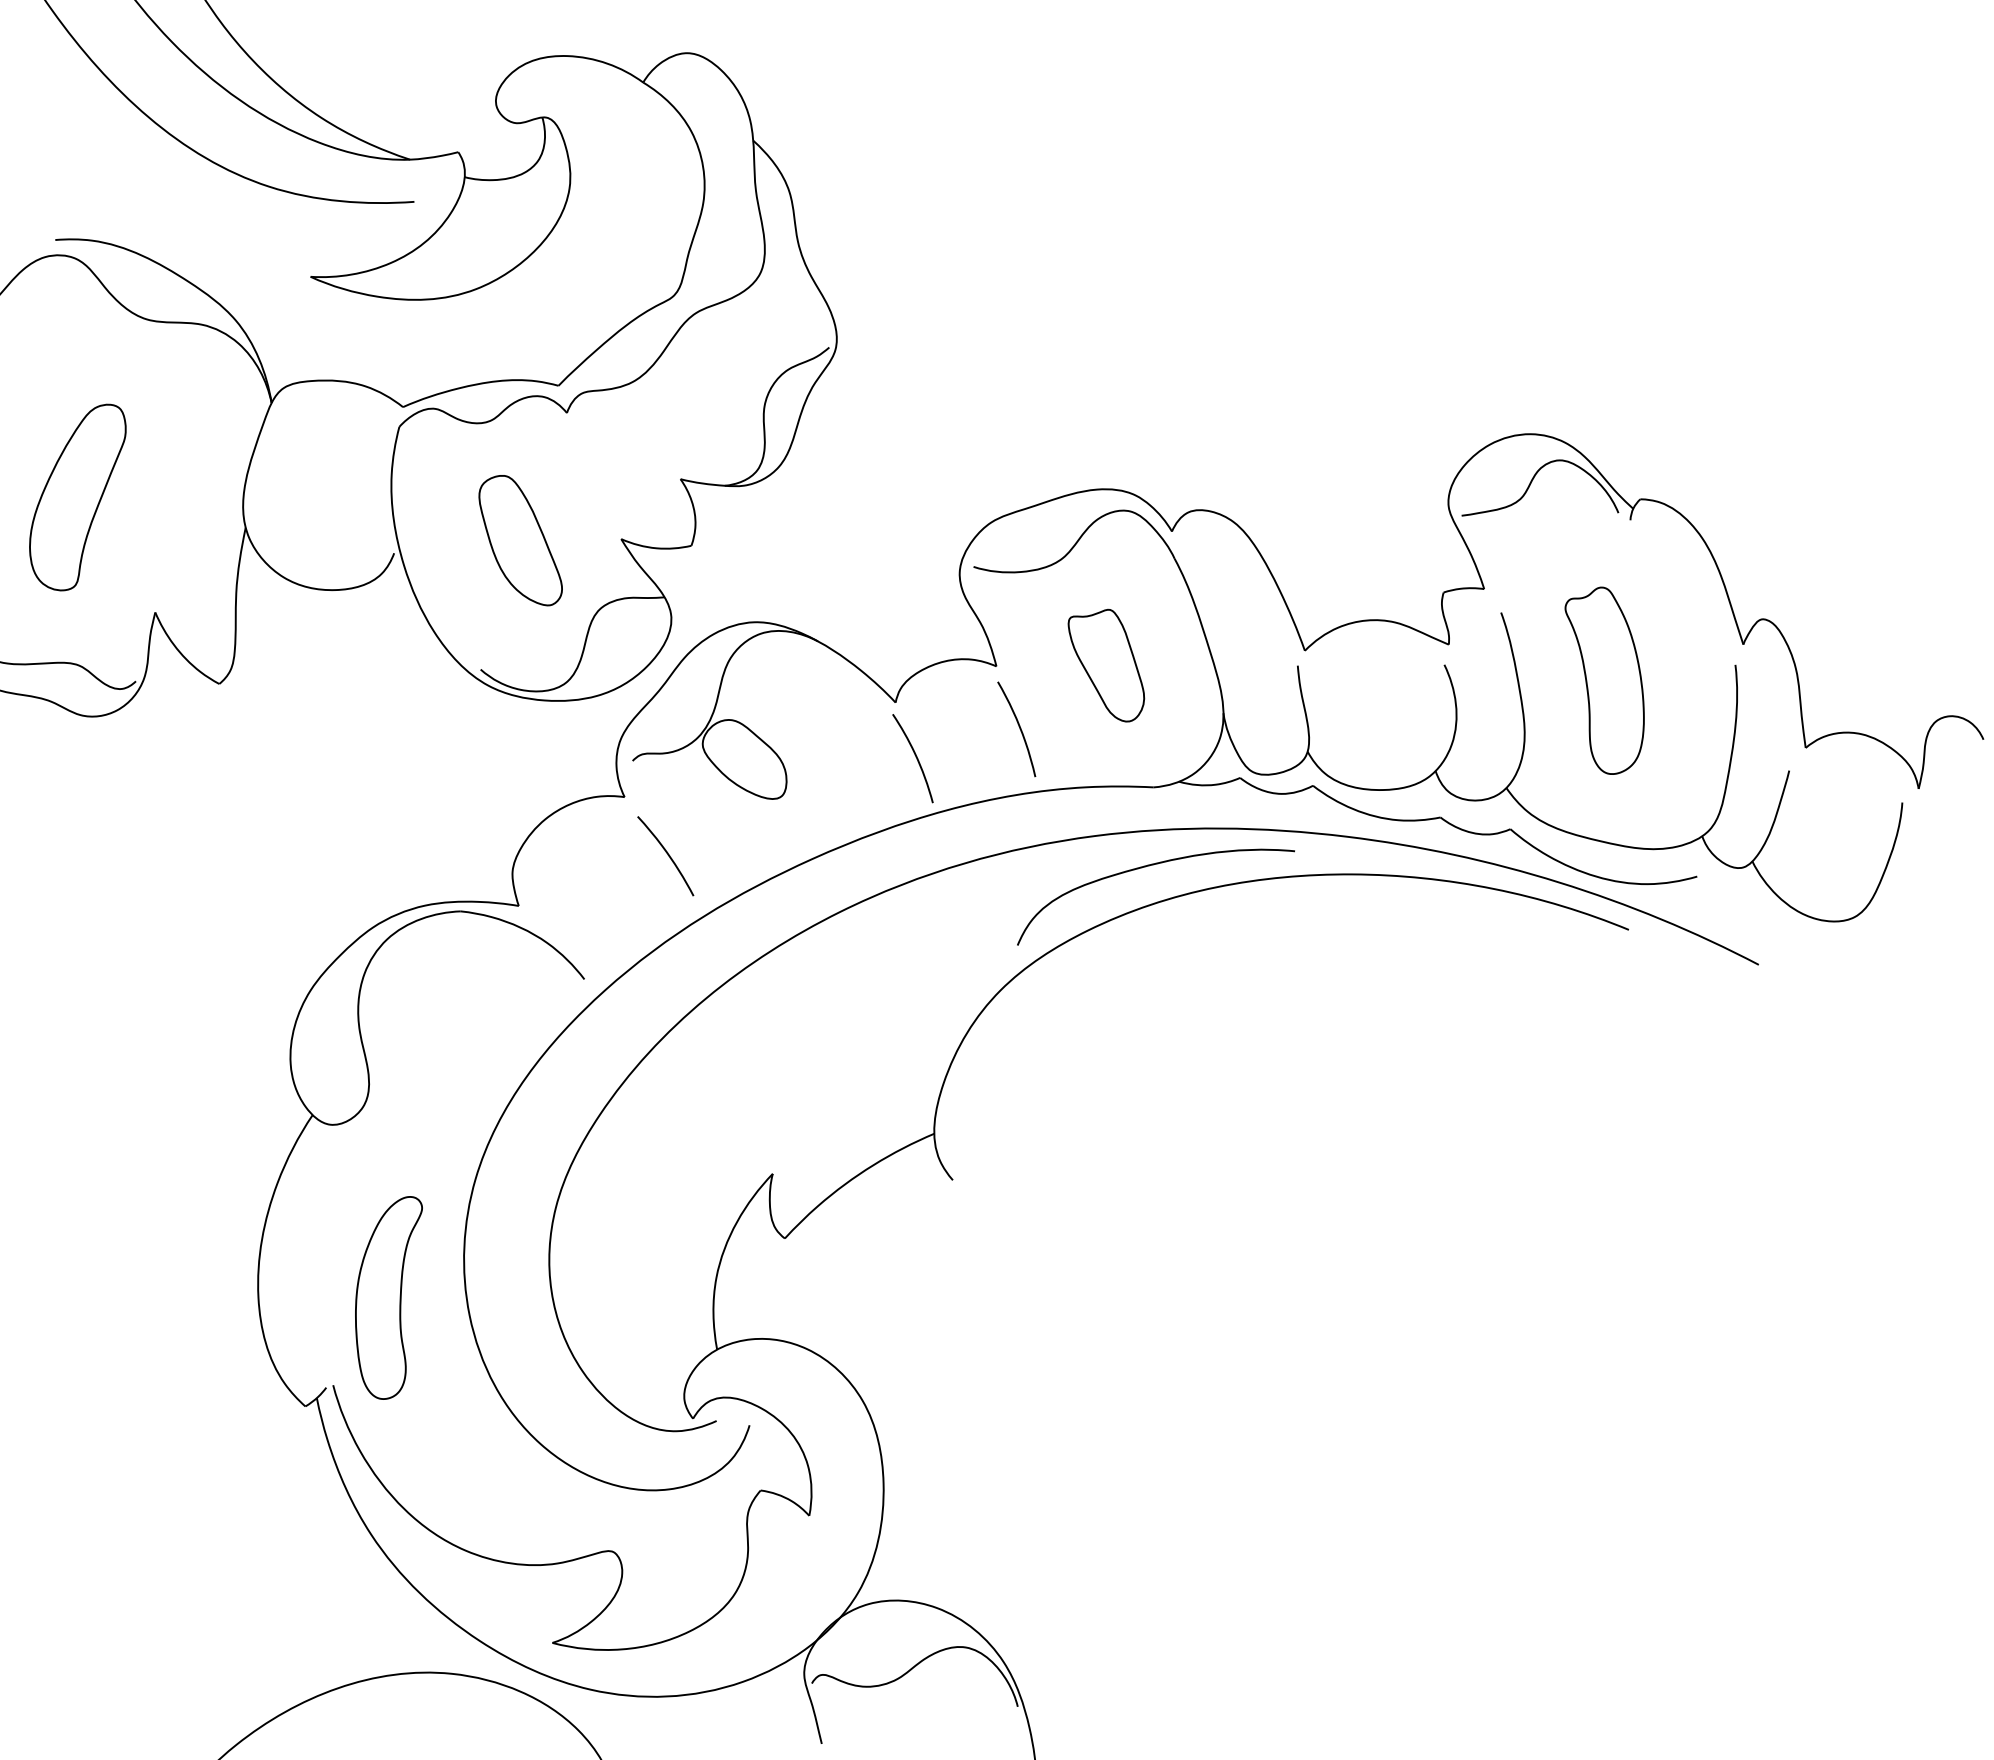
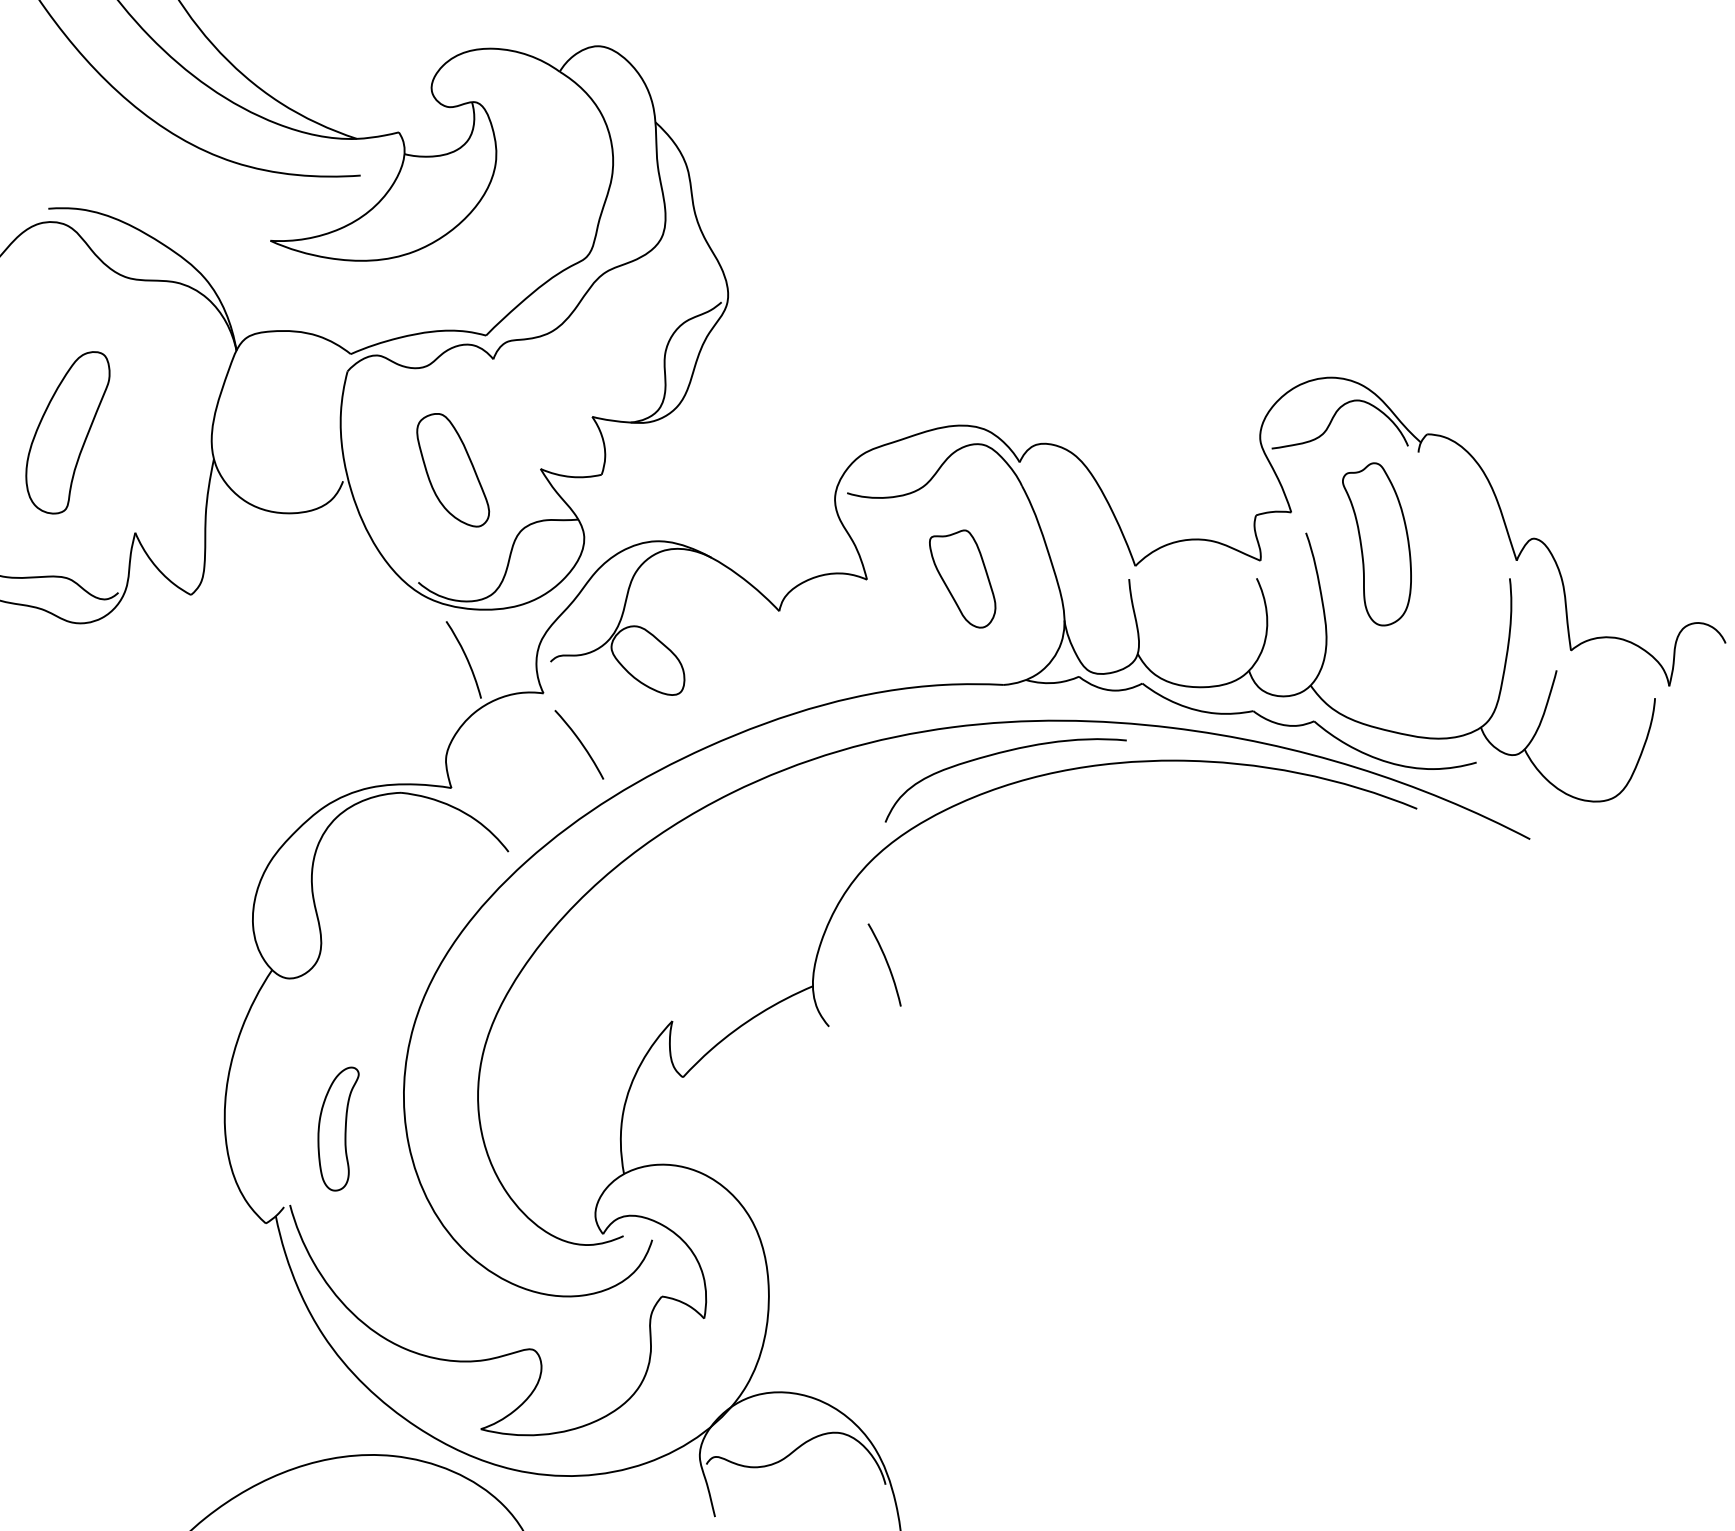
part: (1604, 680) -> (1376, 544), moved
curve: (1019, 729) -> (887, 965), moved
curve: (915, 757) -> (466, 658), moved
part: (388, 1297) -> (338, 1128), size x0.7

